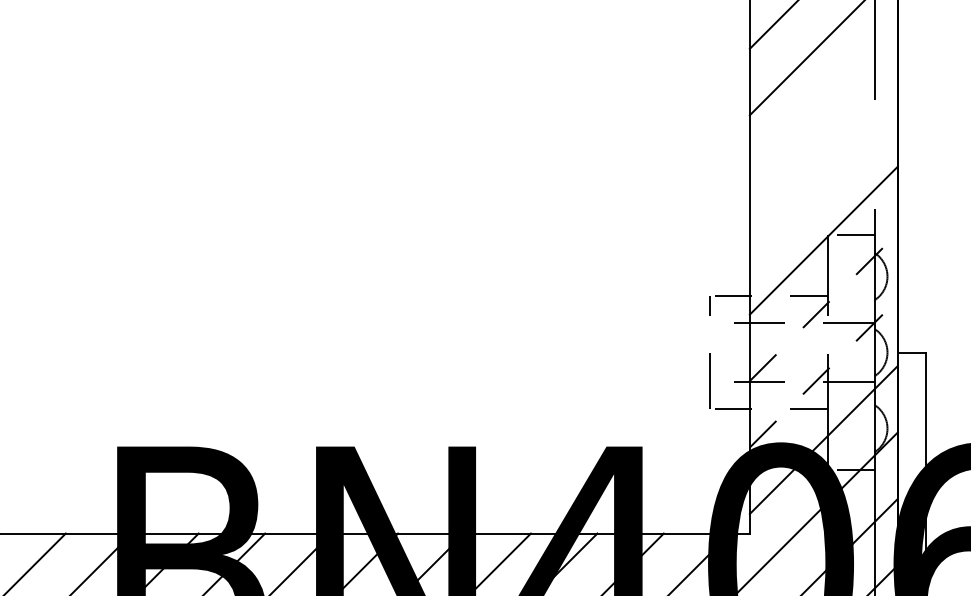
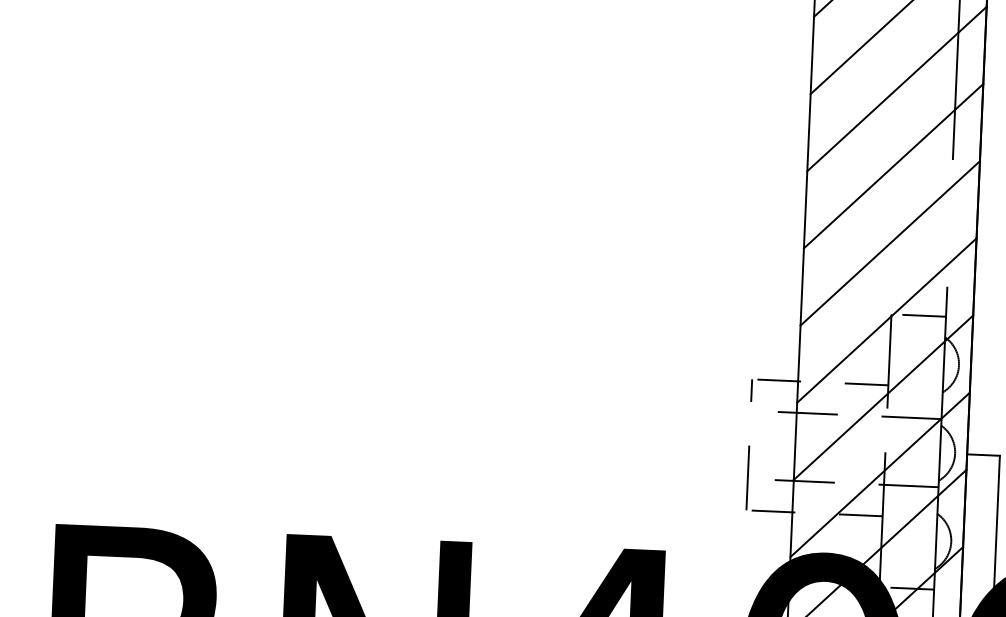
line: (823, 107) -> (893, 165), added
line: (823, 174) -> (889, 243), added
line: (823, 307) -> (883, 398), dashed -> solid
line: (823, 373) -> (879, 474), dashed -> solid

